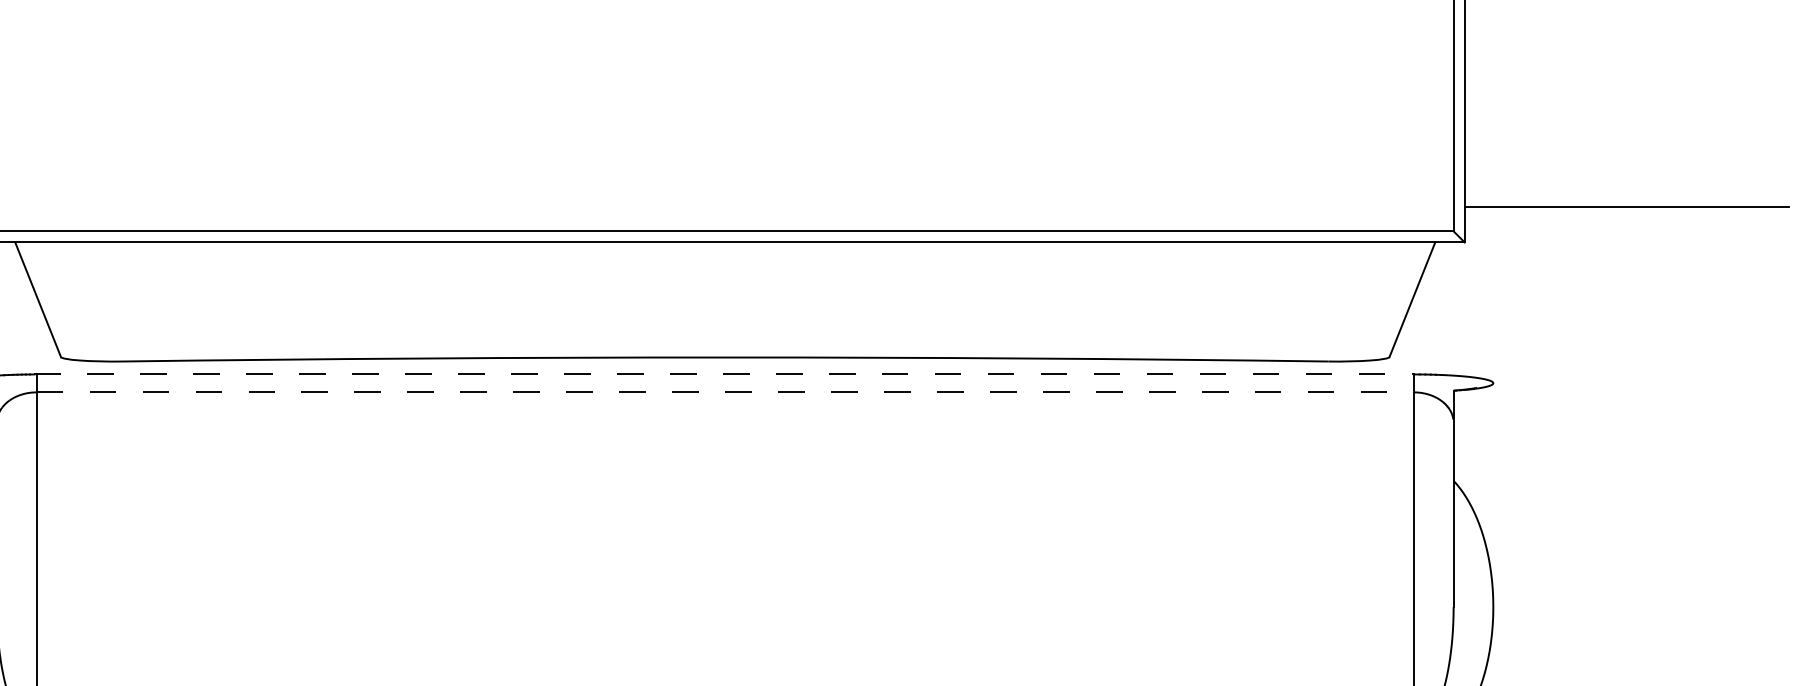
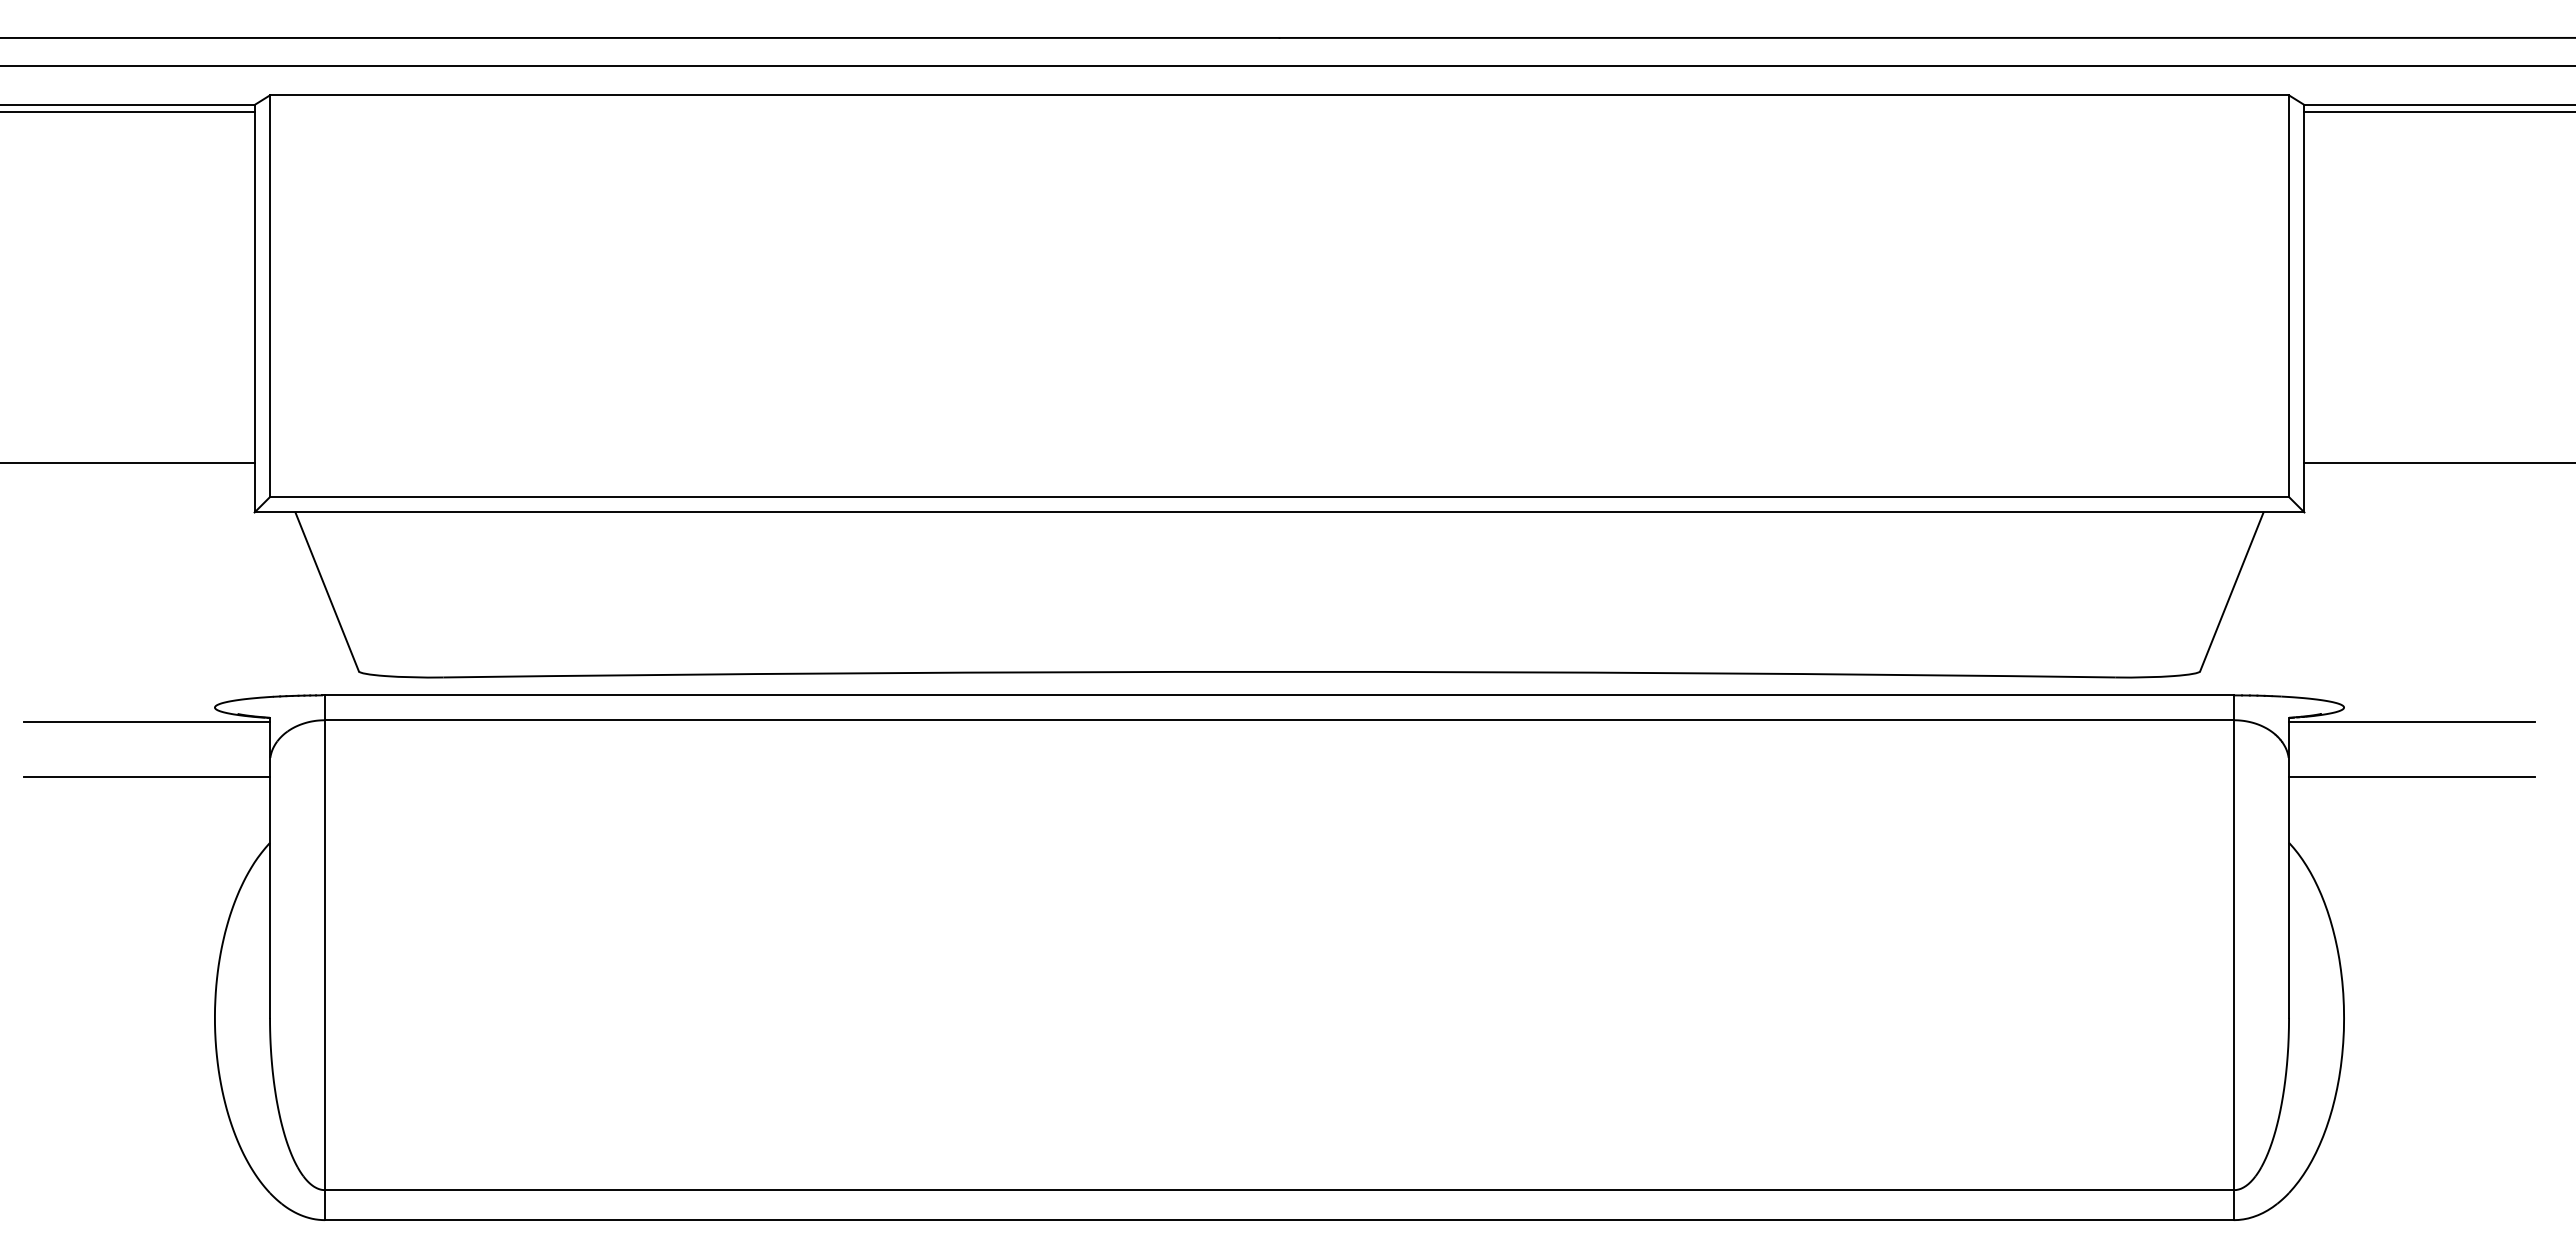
line: (724, 374) -> (1278, 695), dashed -> solid
line: (725, 392) -> (1280, 720), dashed -> solid
line: (1542, 394) -> (2412, 722), added
line: (1542, 432) -> (2412, 776), added

